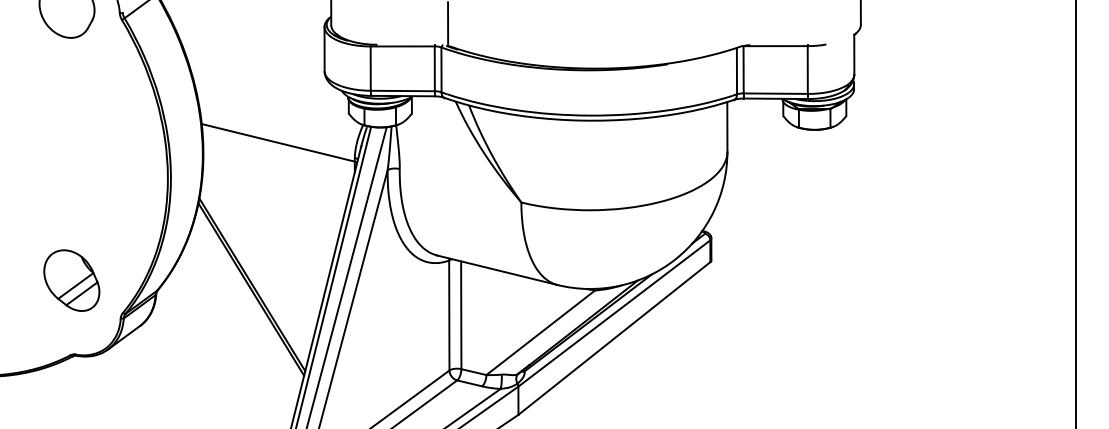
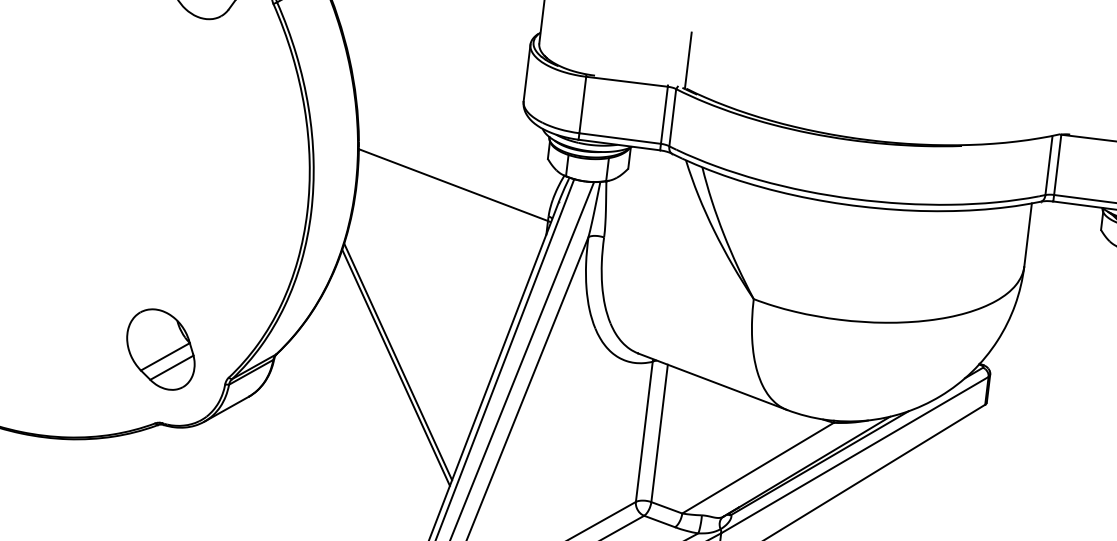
part: (71, 280) -> (160, 349), moved

